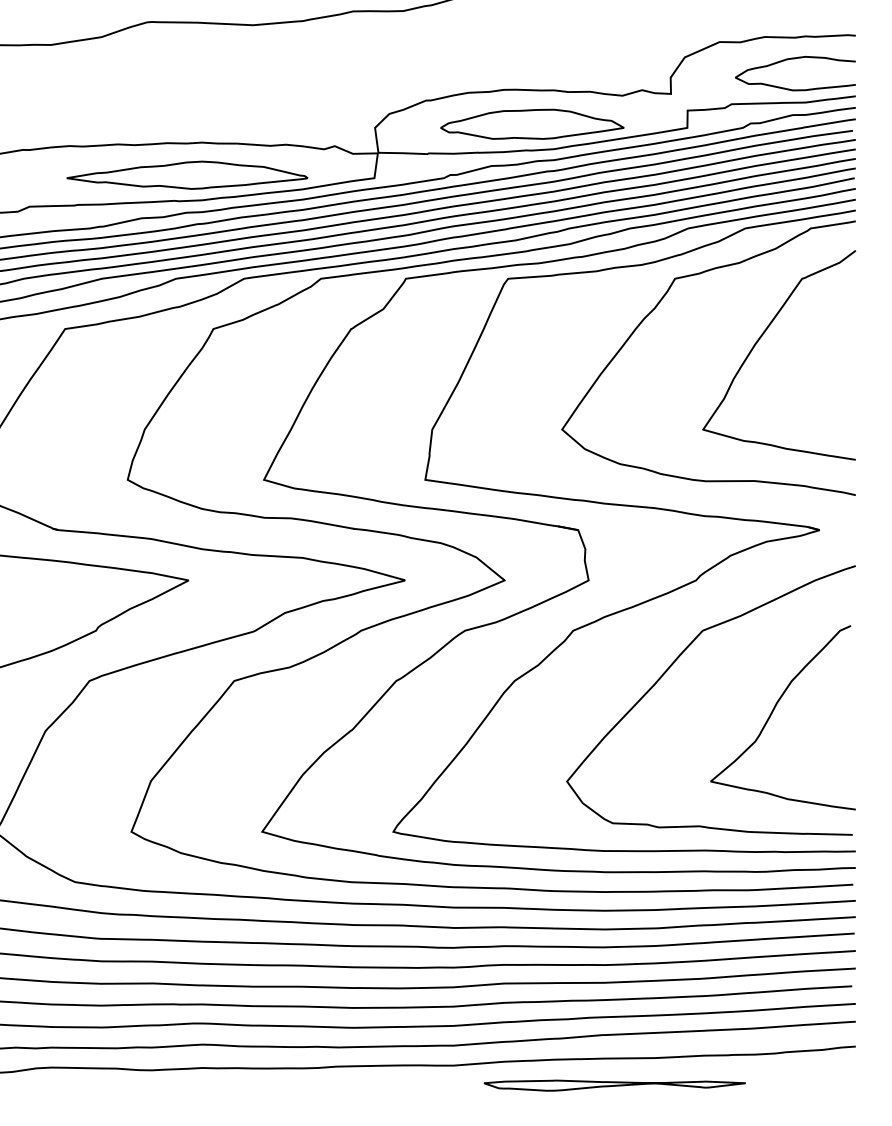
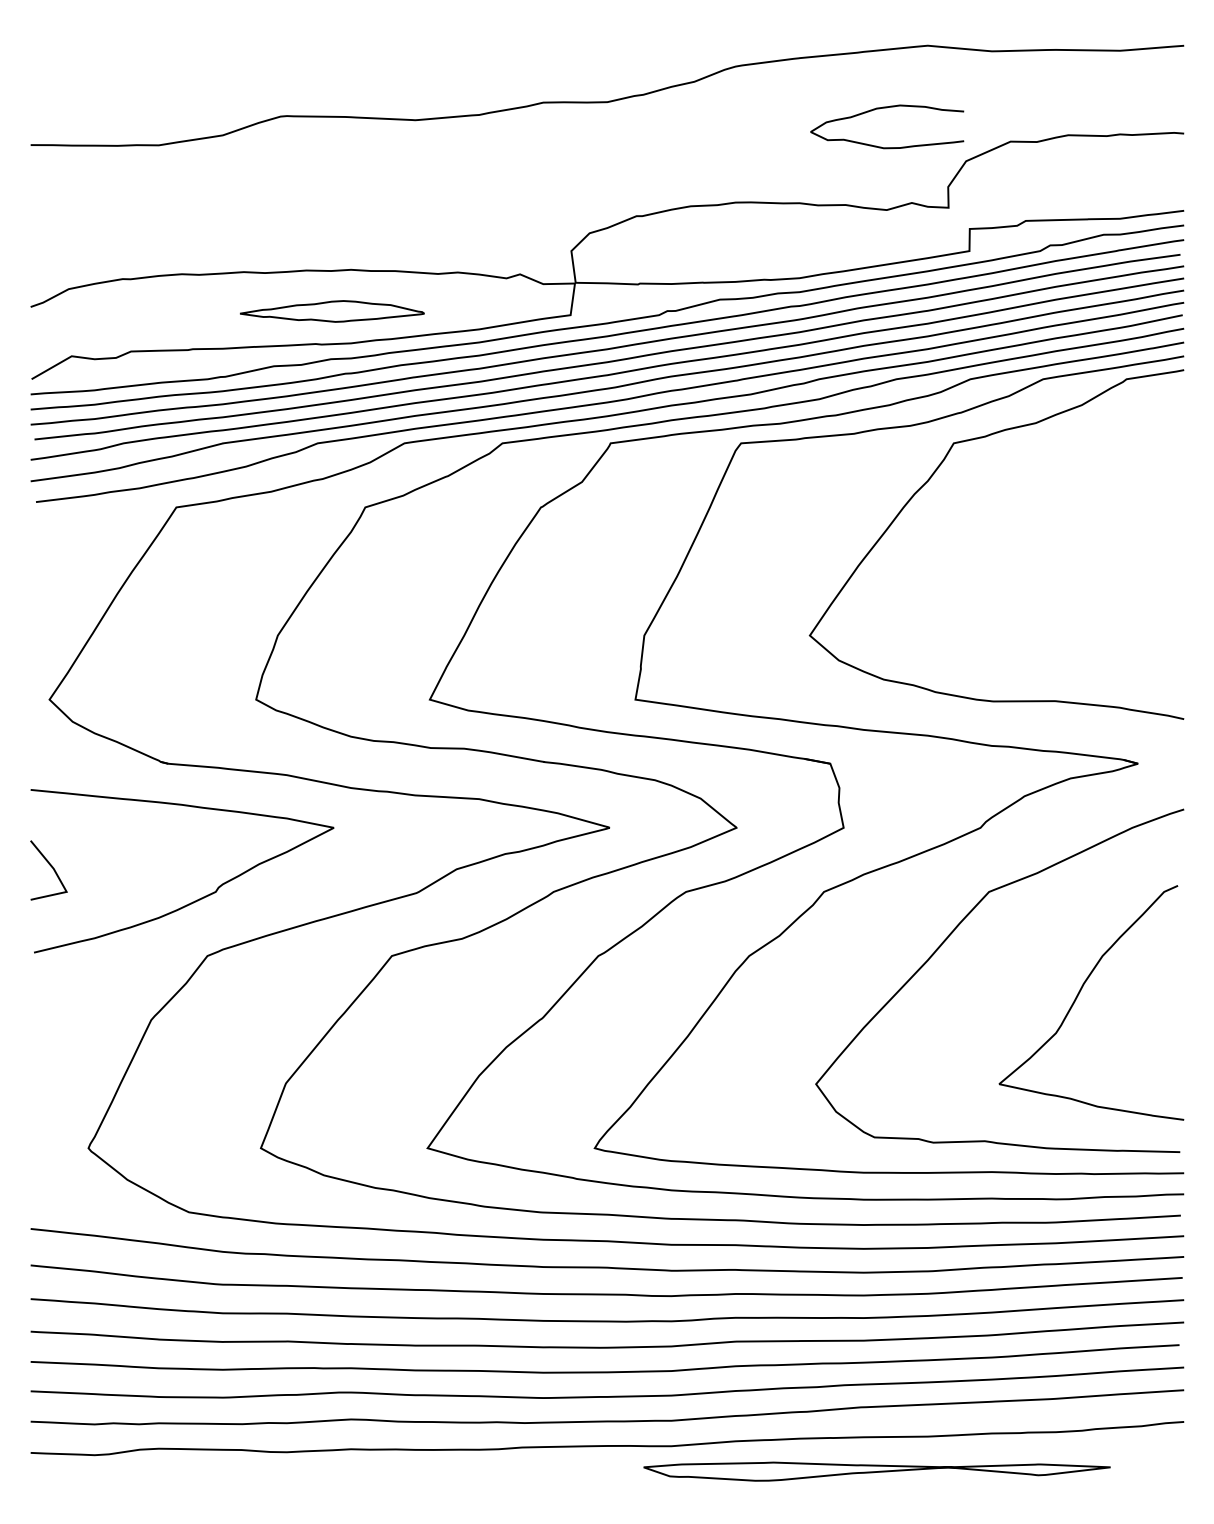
curve: (795, 59) -> (887, 108), moved
part: (532, 124) -> (771, 246), removed
part: (187, 175) -> (332, 311), size x0.6
curve: (759, 340) -> (1061, 521), removed
part: (614, 1085) -> (876, 1471), size x1.4

